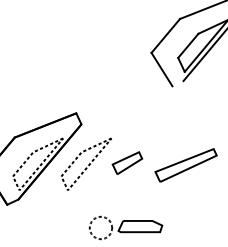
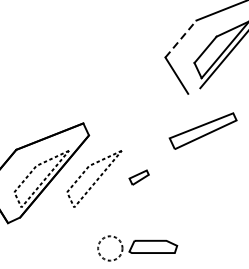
line: (166, 35) -> (181, 38), solid -> dashed
part: (127, 162) -> (139, 177), size x0.6
part: (185, 165) -> (202, 131), moved

